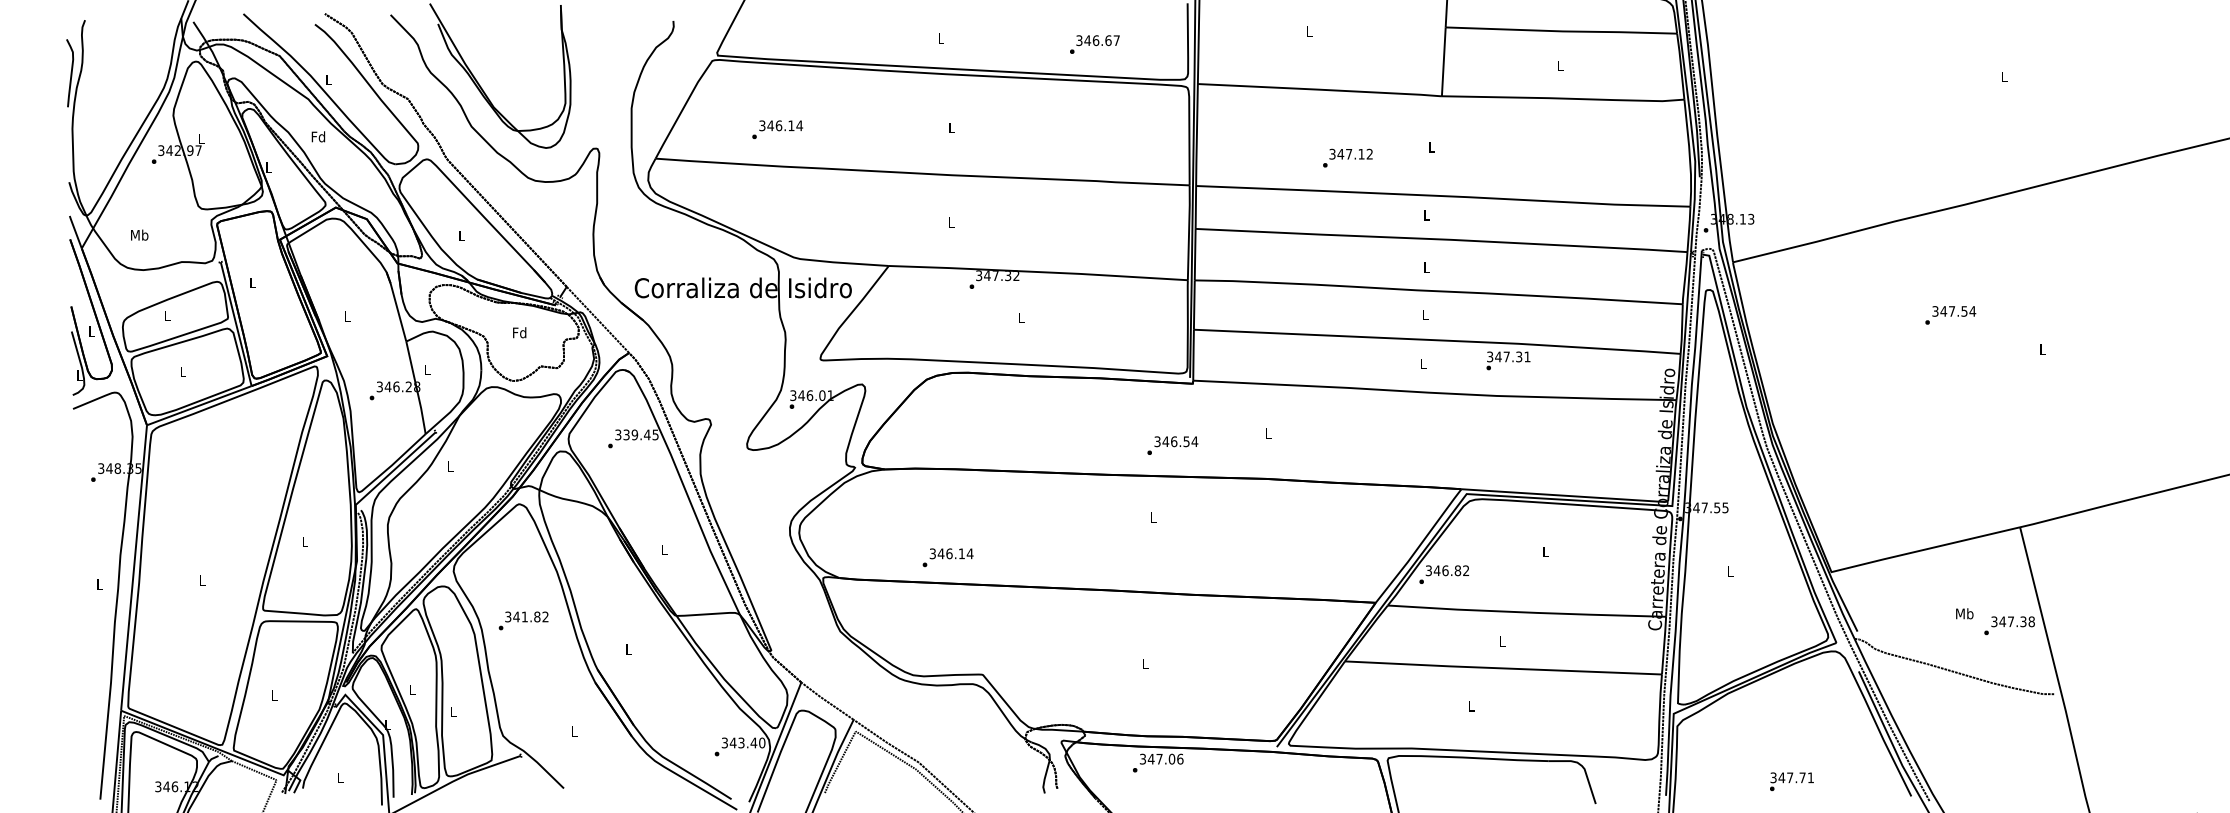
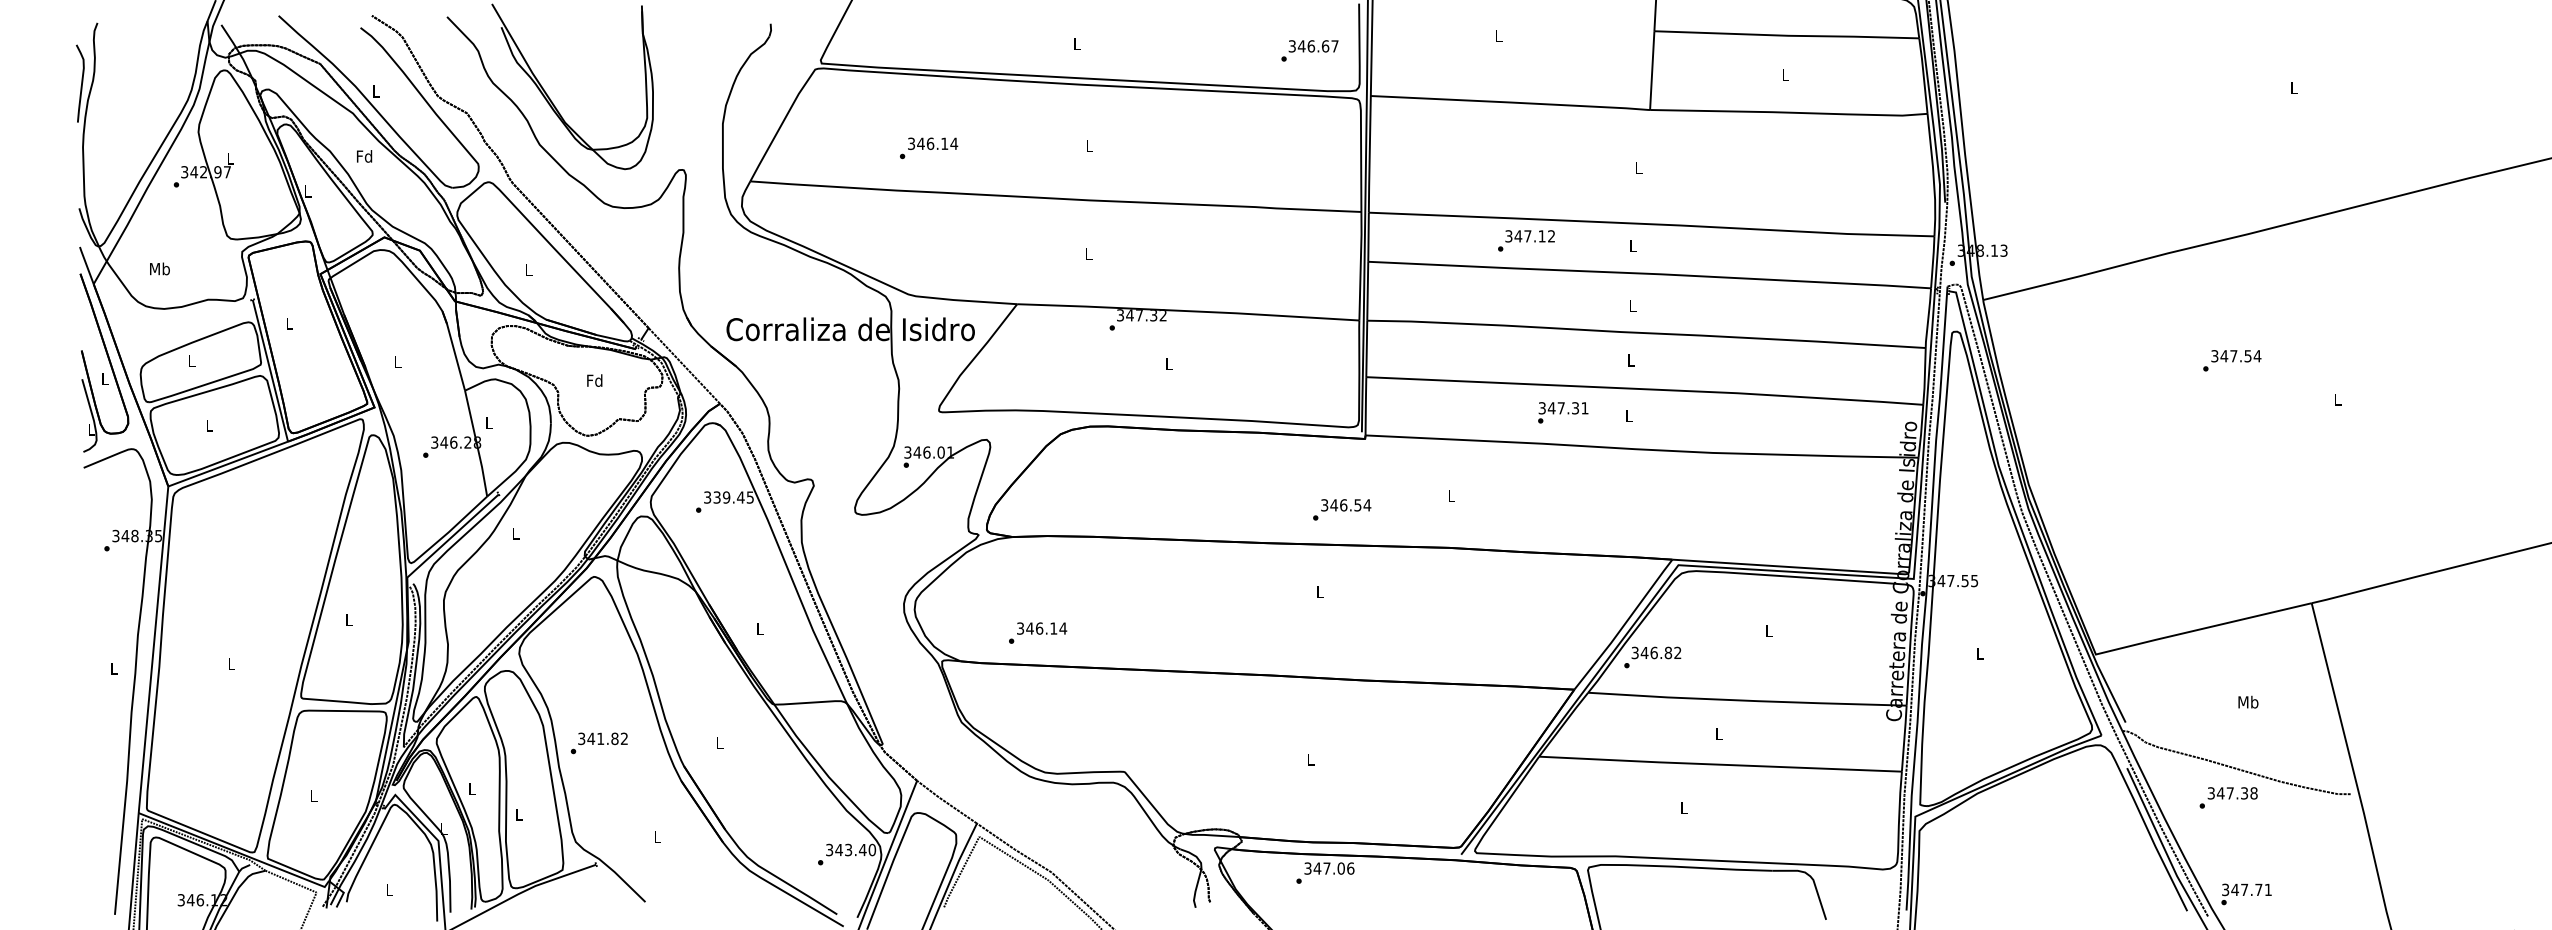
text: (1094, 44) -> (1309, 50), moved
text: (778, 129) -> (929, 148), moved
text: (1347, 157) -> (1526, 240), moved
text: (1508, 360) -> (1563, 412), moved
text: (948, 557) -> (1038, 632), moved
text: (522, 621) -> (598, 743), moved
text: (2009, 625) -> (2228, 797), moved
text: (1791, 781) -> (2246, 894), moved

